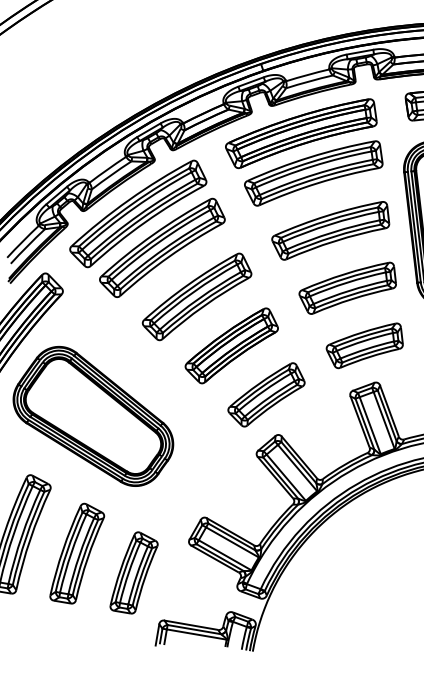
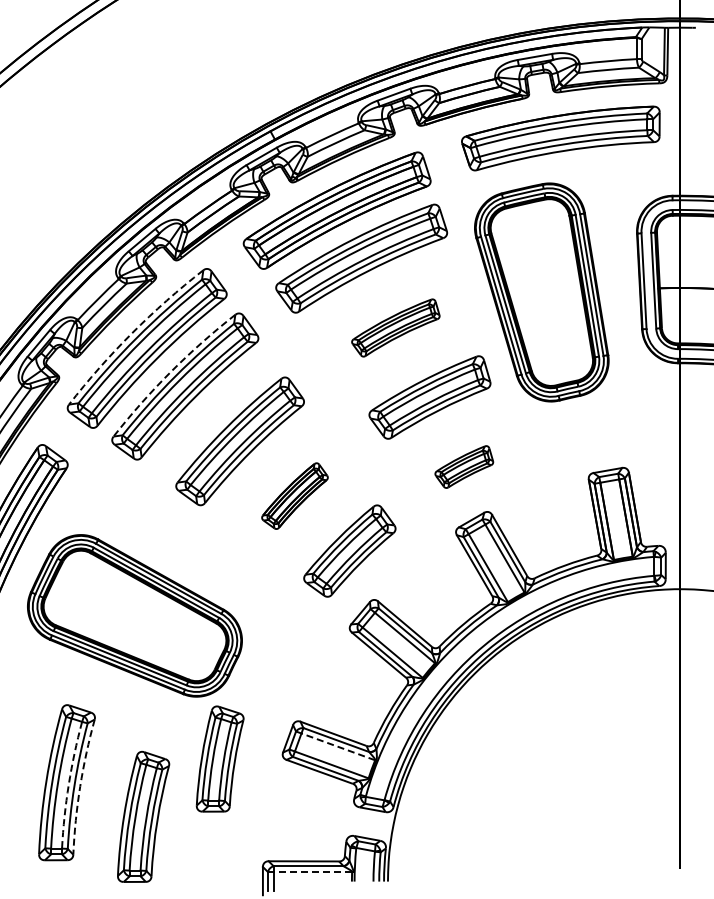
arc: (129, 200) -> (132, 333), solid -> dashed
part: (330, 229) -> (395, 327), size x0.6
arc: (153, 234) -> (170, 372), solid -> dashed
part: (231, 344) -> (294, 495), size x0.6
part: (365, 344) -> (464, 466), size x0.6
arc: (21, 535) -> (68, 784), solid -> dashed
arc: (30, 539) -> (80, 786), solid -> dashed
line: (231, 542) -> (337, 746), solid -> dashed
part: (77, 553) -> (143, 816), moved
part: (134, 572) -> (219, 758), moved
line: (196, 634) -> (312, 871), solid -> dashed

